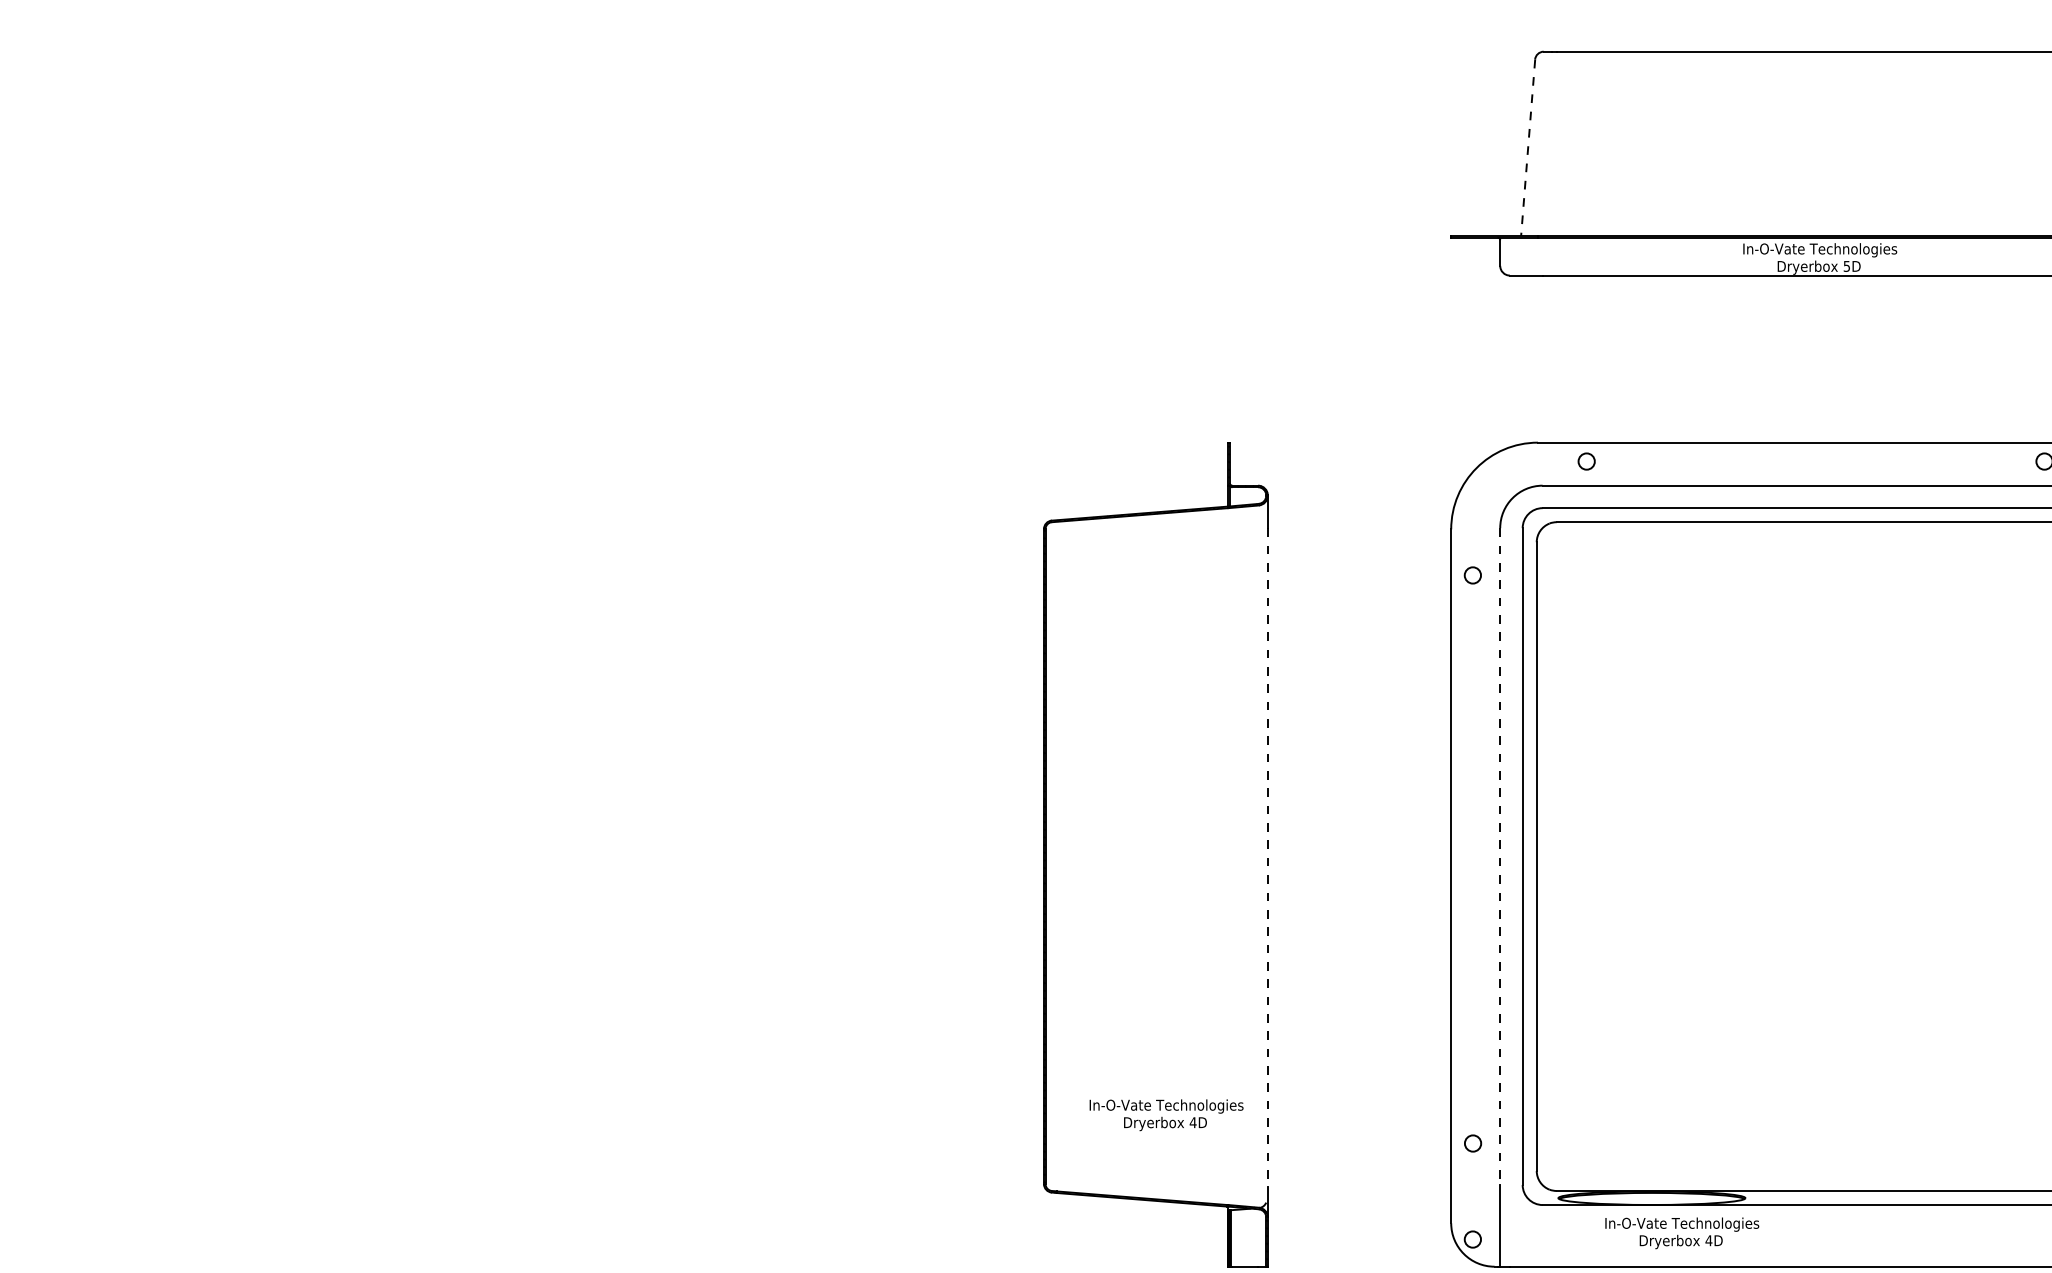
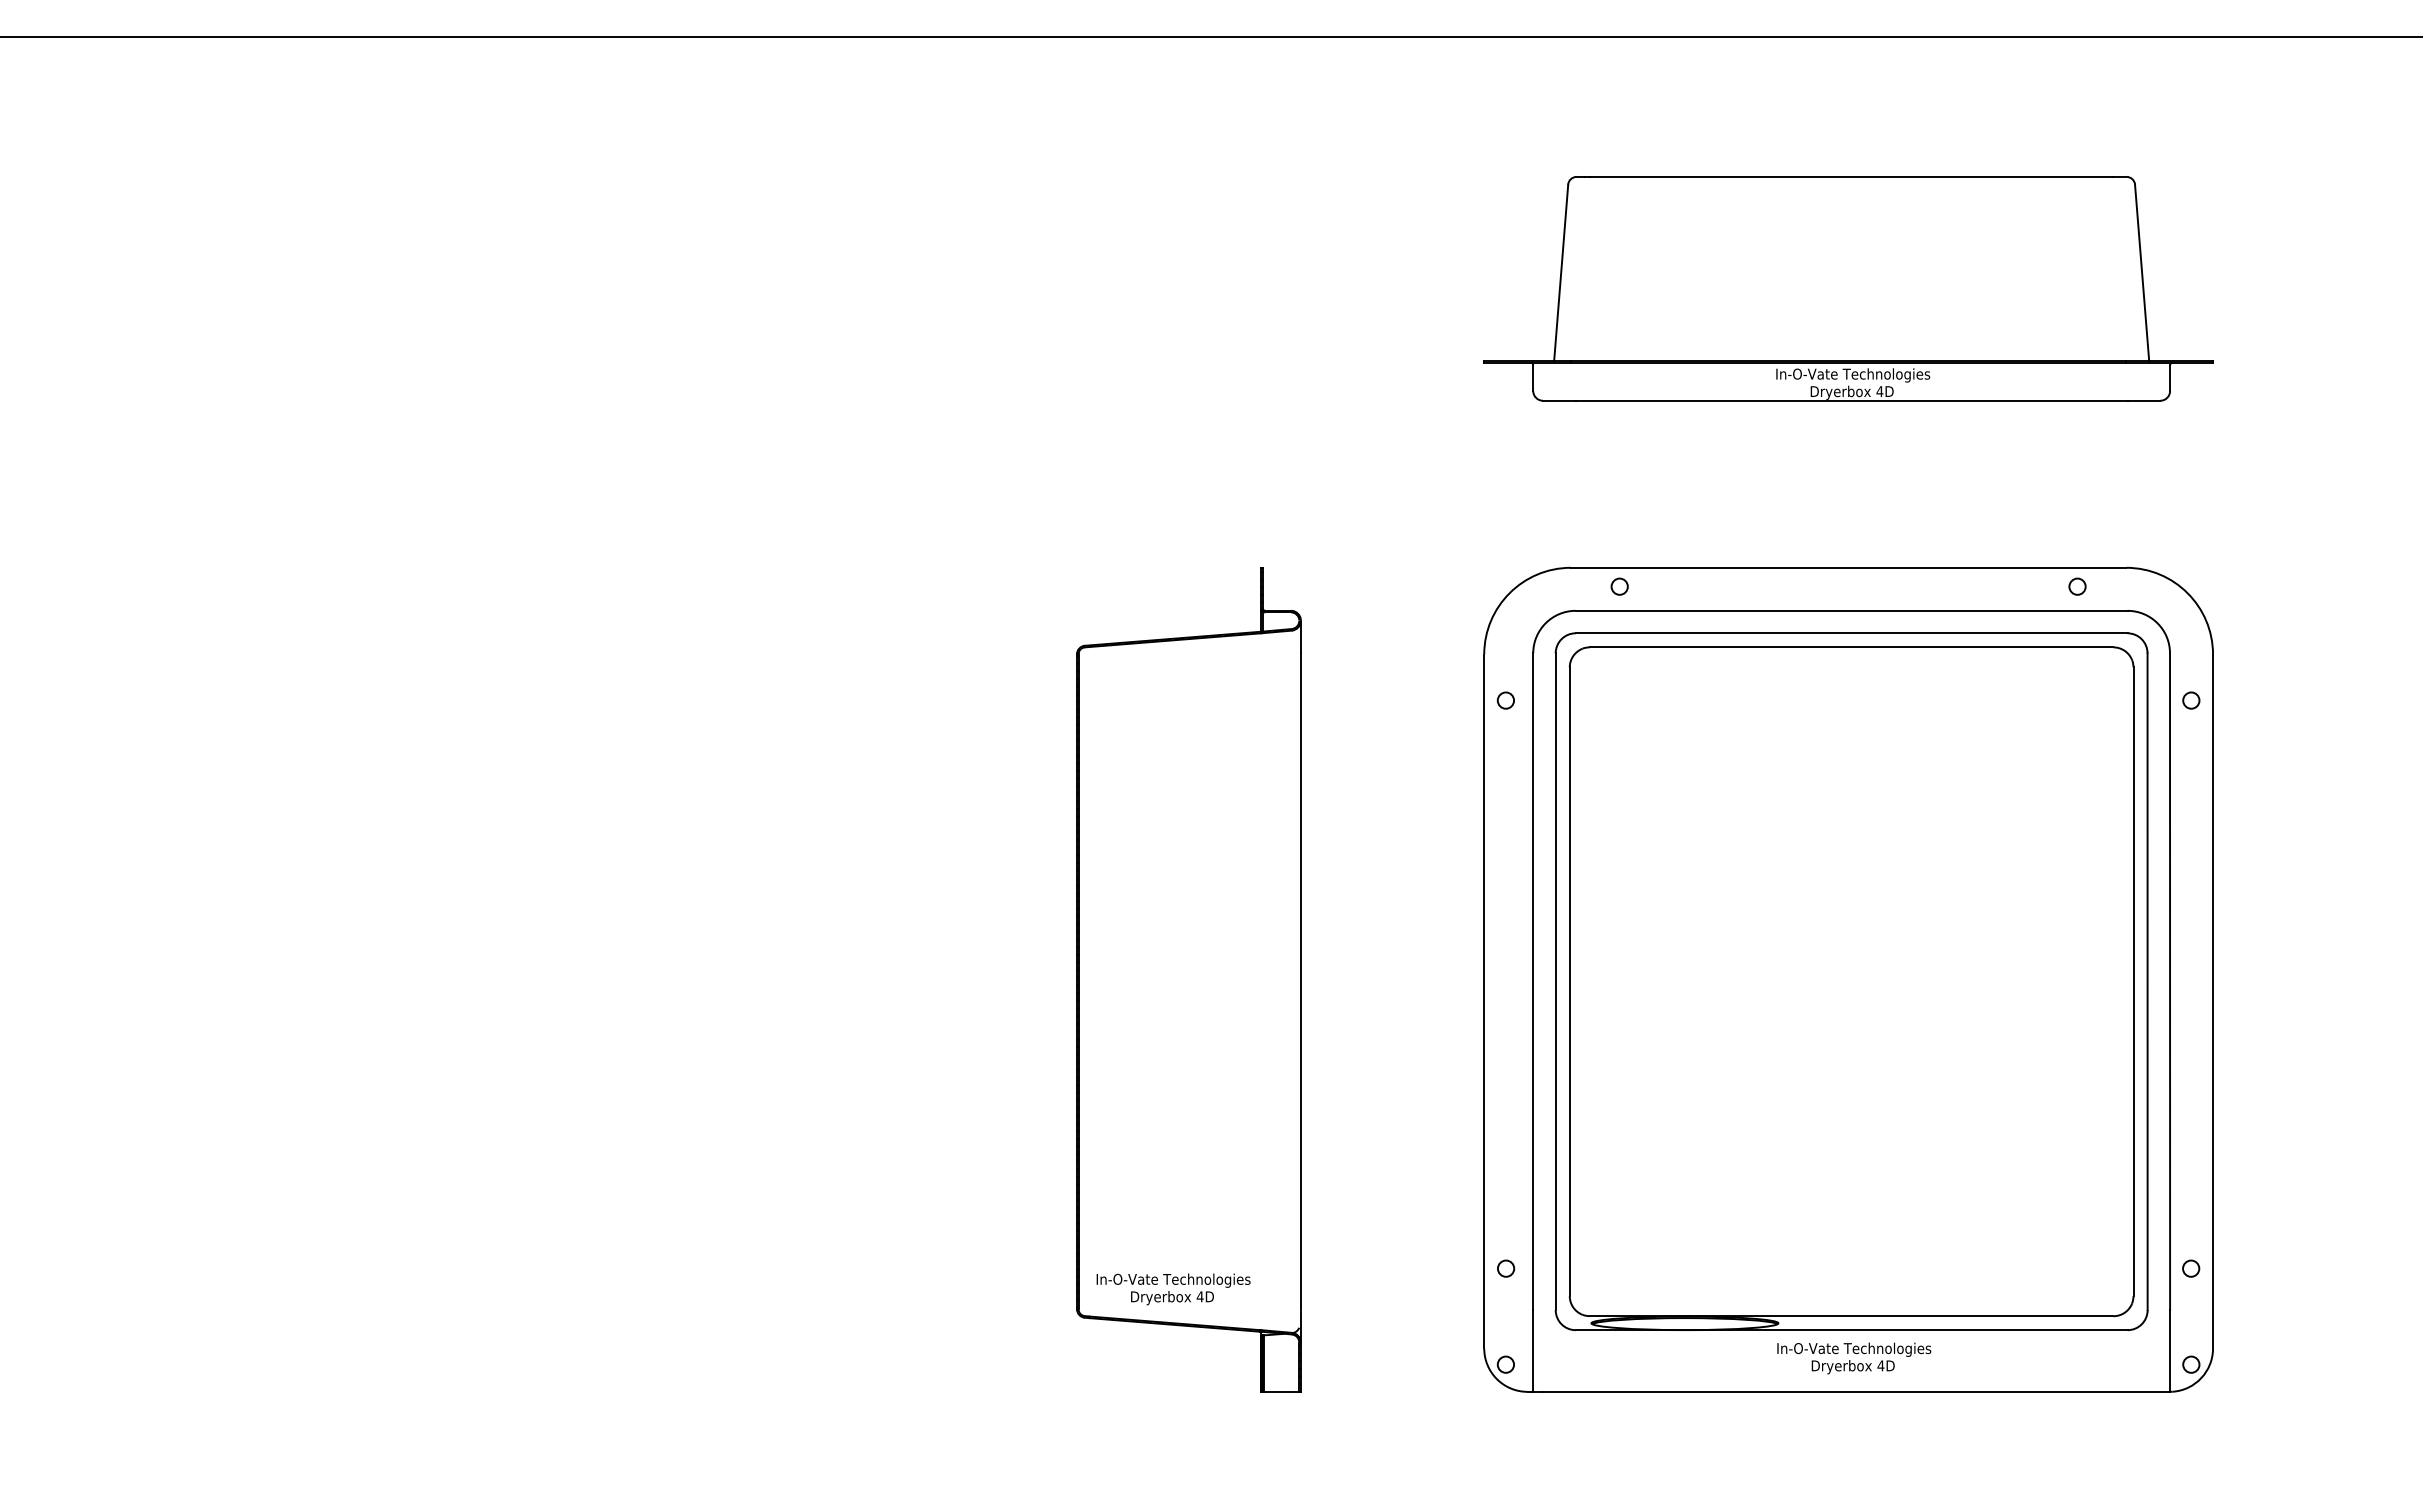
line: (1528, 148) -> (1561, 273), dashed -> solid
text: (1846, 266) -> (1879, 391), 5D -> 4D
line: (1267, 857) -> (1300, 982), dashed -> solid
line: (1500, 857) -> (1533, 982), dashed -> solid
text: (1166, 1115) -> (1173, 1289), moved
text: (1682, 1233) -> (1854, 1358), moved

